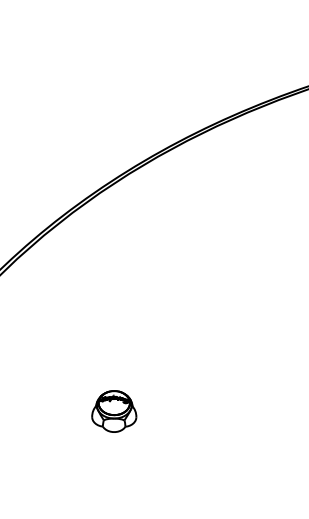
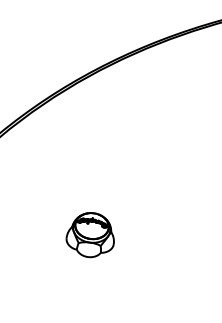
part: (113, 411) -> (90, 235), size x1.43

